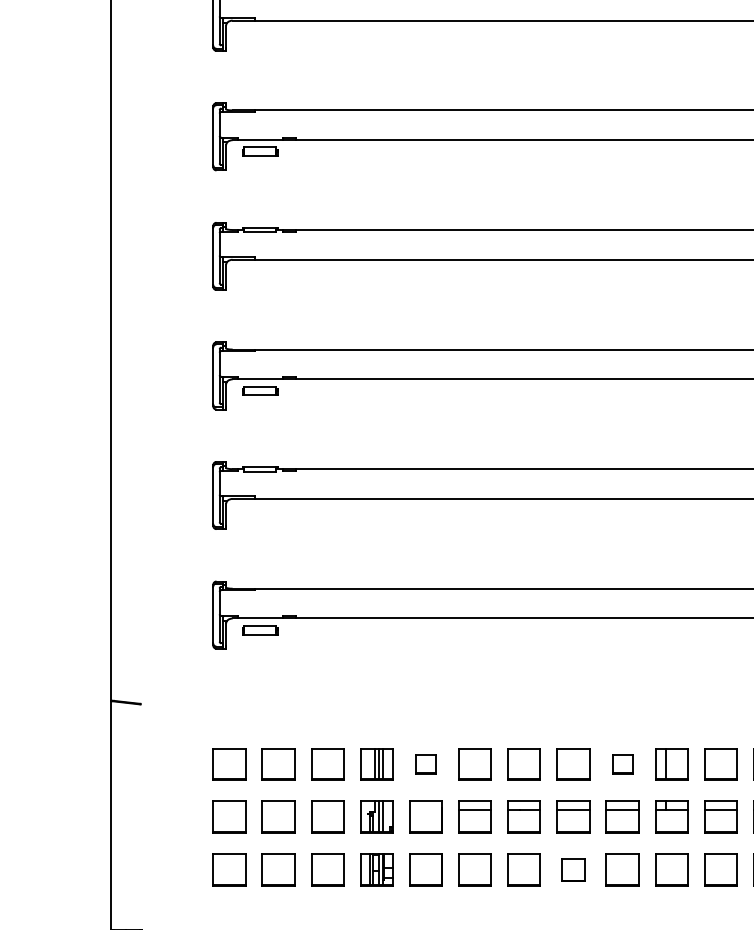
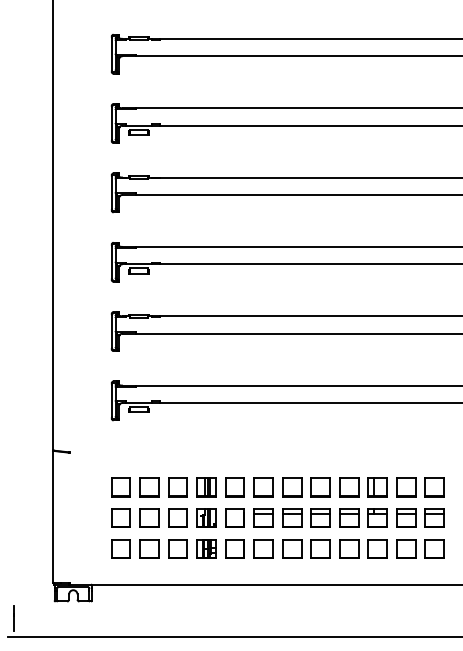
part: (424, 764) -> (234, 487), size x1.67
part: (623, 764) -> (349, 487), size x1.67
part: (573, 869) -> (320, 548), size x1.43

